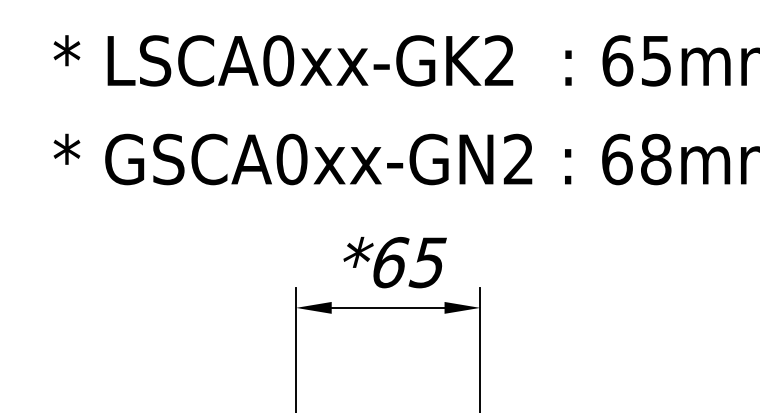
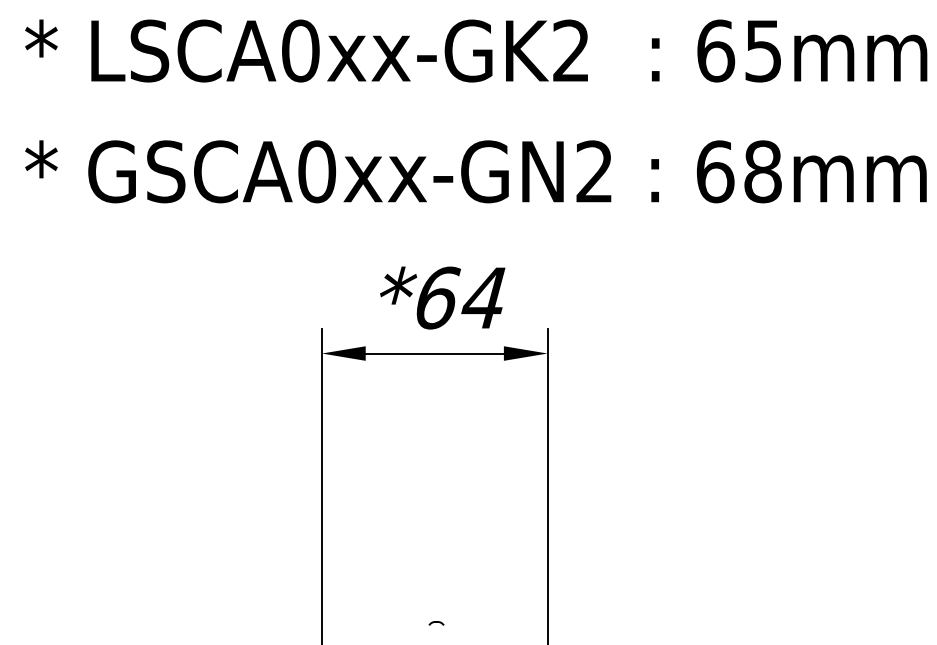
text: (427, 262) -> (482, 298), *65 -> *64

